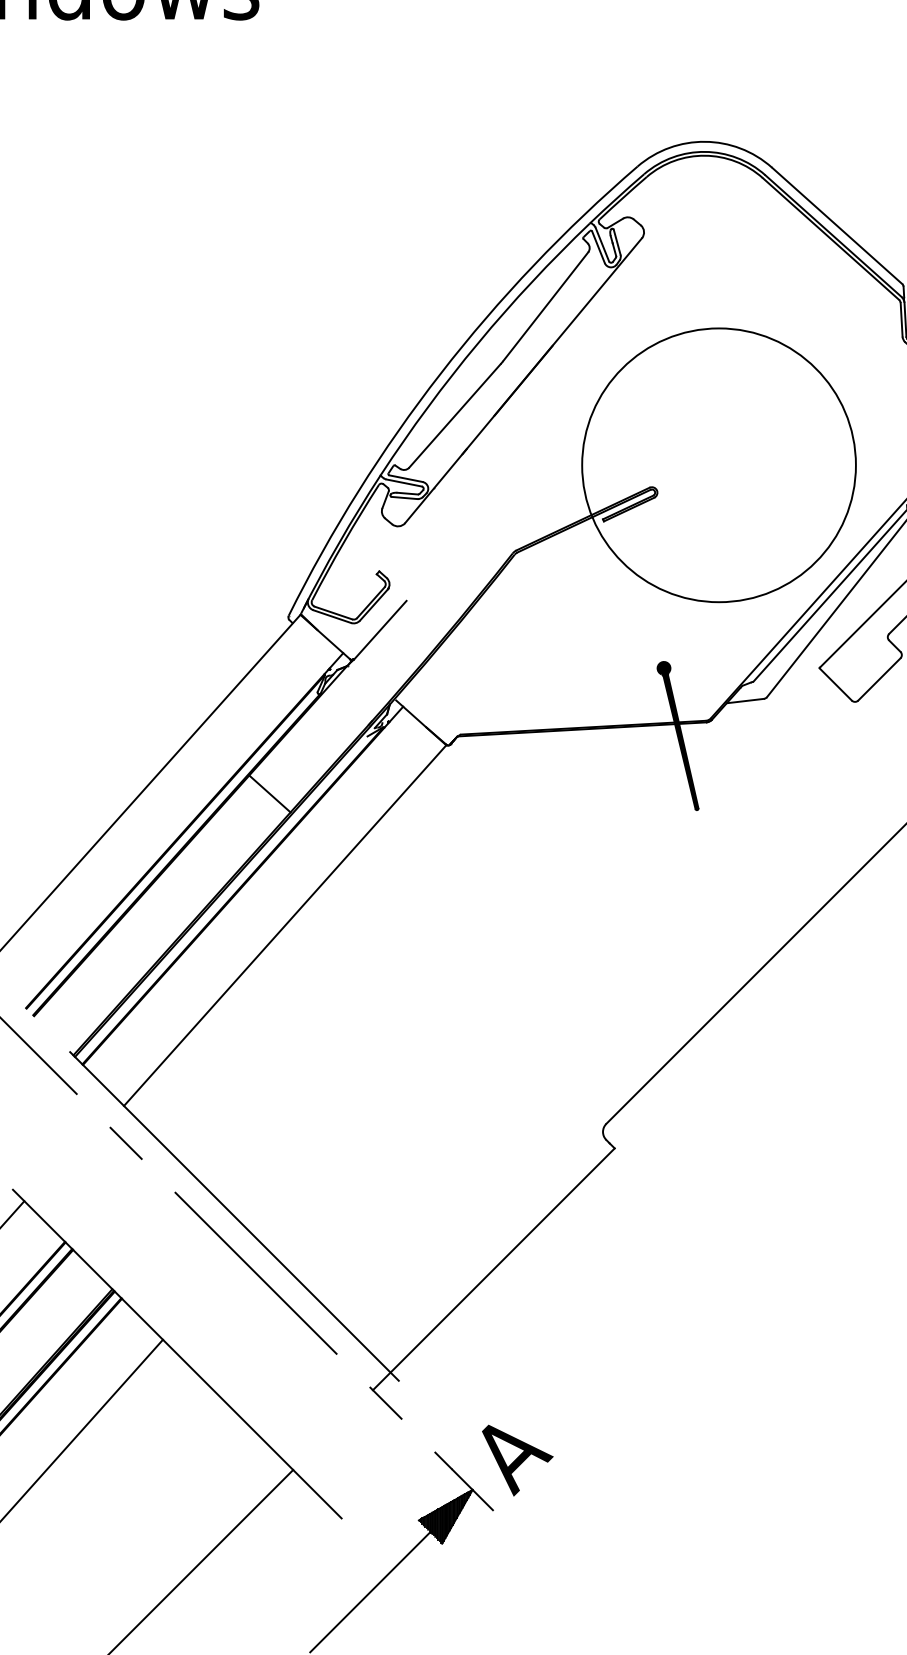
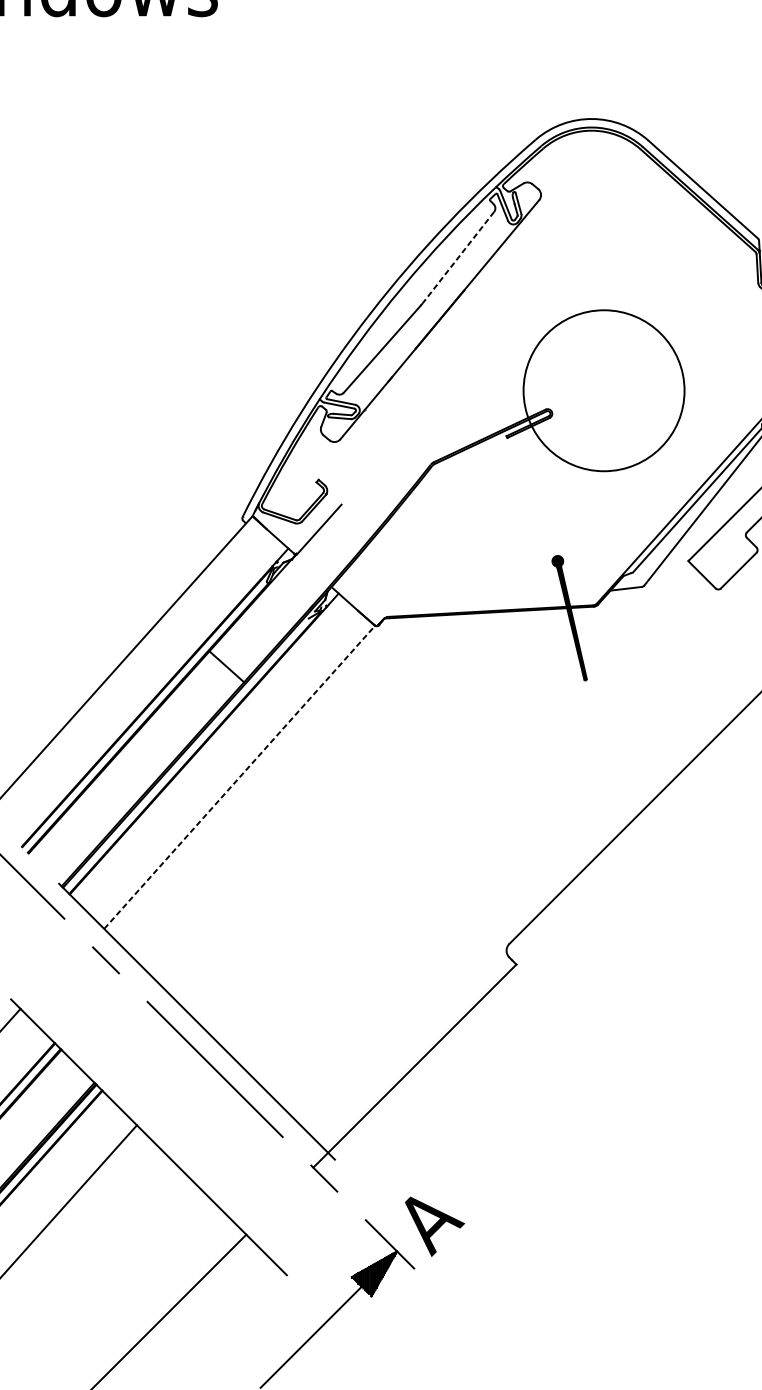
line: (545, 306) -> (458, 257), solid -> dashed
circle: (718, 465) -> (603, 390), size x0.7
line: (285, 925) -> (239, 777), solid -> dashed

